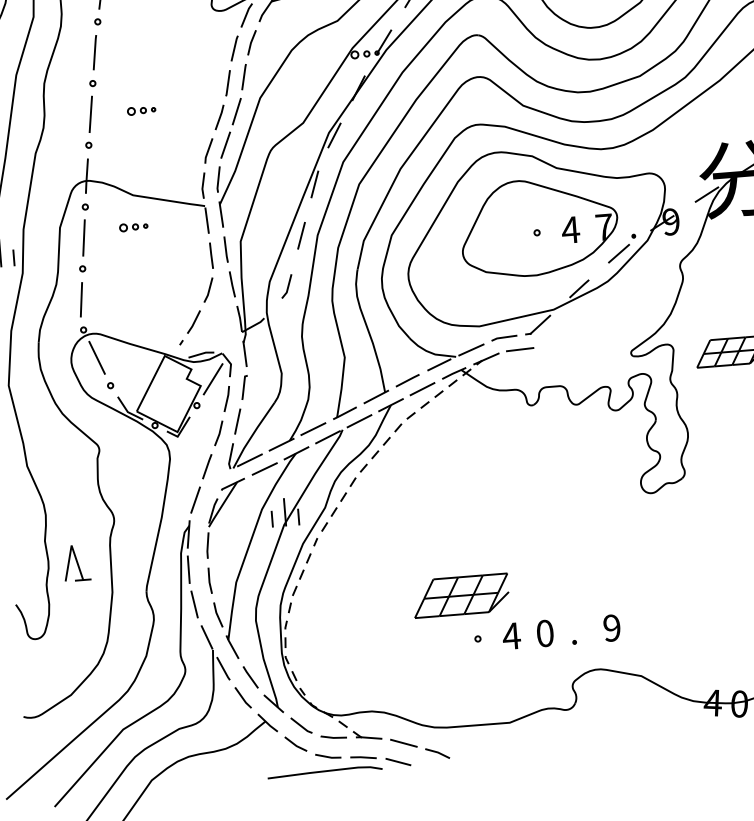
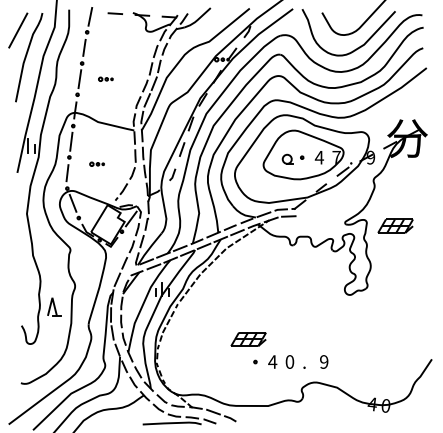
part: (132, 225) -> (96, 163), moved
part: (508, 236) -> (287, 158), added
part: (460, 596) -> (248, 339), size x0.71

